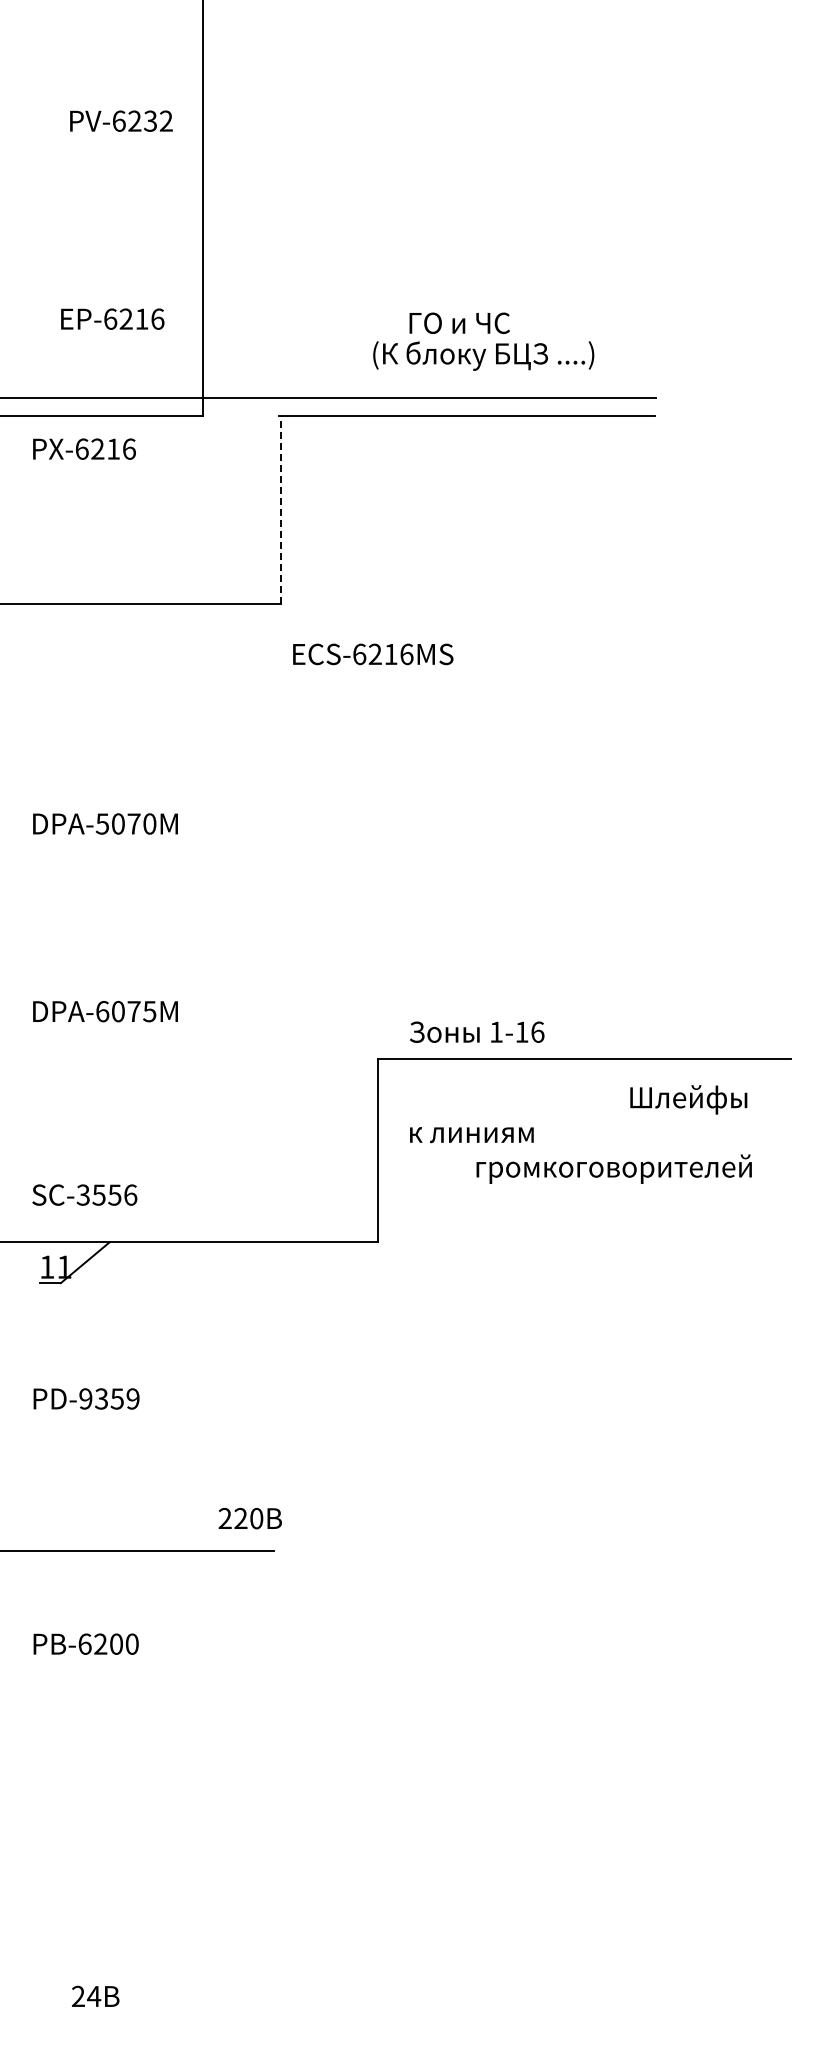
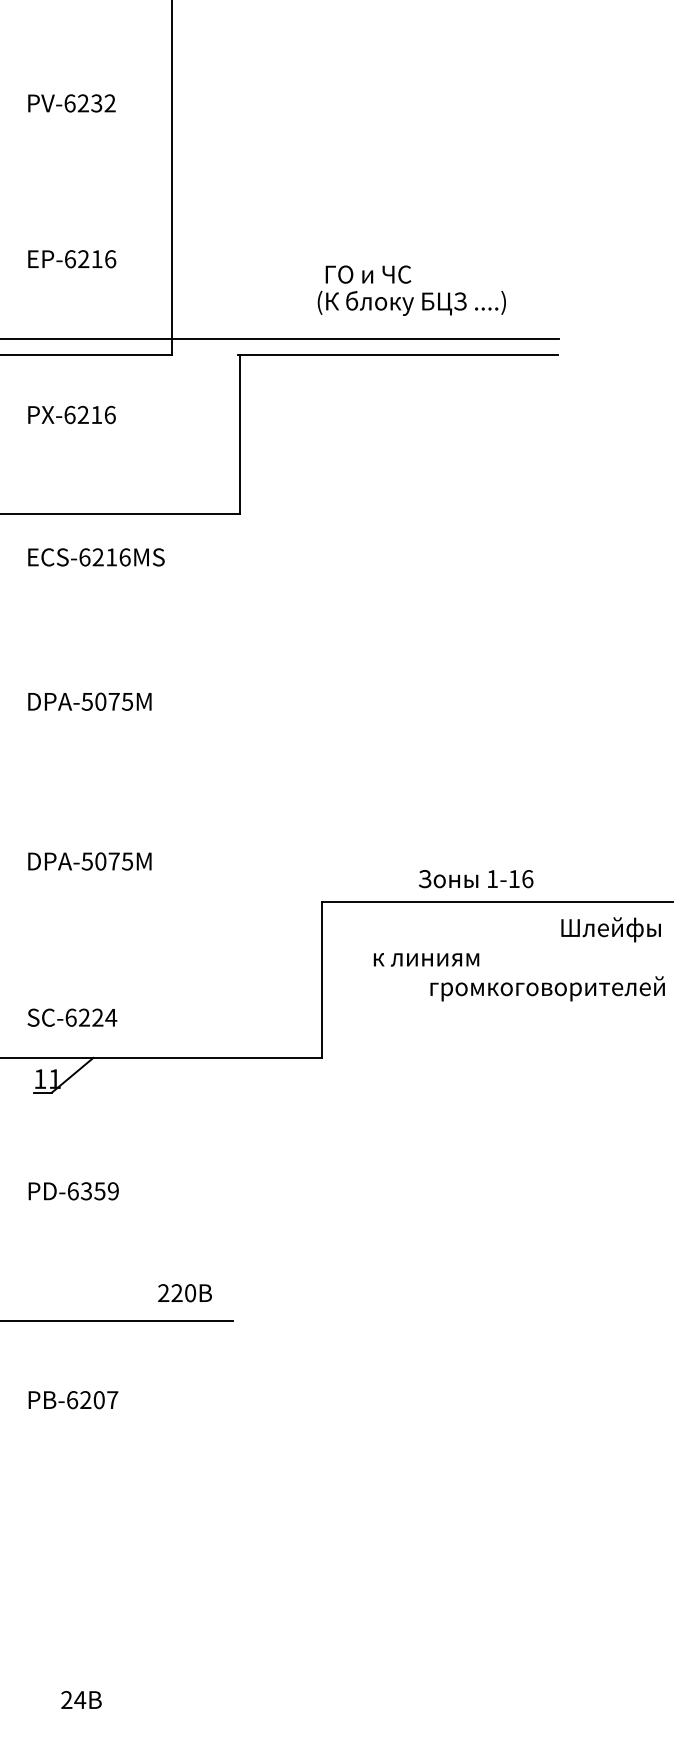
text: (121, 120) -> (71, 102), moved
text: (112, 318) -> (71, 258), moved
text: (459, 322) -> (368, 273), moved
text: (84, 448) -> (71, 414), moved
line: (281, 510) -> (239, 434), dashed -> solid
text: (373, 654) -> (96, 557), moved
text: (149, 823) -> (127, 701), DPA-5070M -> DPA-5075M
text: (102, 1011) -> (87, 861), DPA-6075M -> DPA-5075M
text: (477, 1031) -> (476, 878), moved
text: (580, 1134) -> (518, 959), moved
text: (106, 1194) -> (90, 1017), SC-3556 -> SC-6224
text: (85, 1398) -> (72, 1190), PD-9359 -> PD-6359
text: (249, 1518) -> (184, 1293), moved
text: (131, 1643) -> (112, 1399), PB-6200 -> PB-6207

